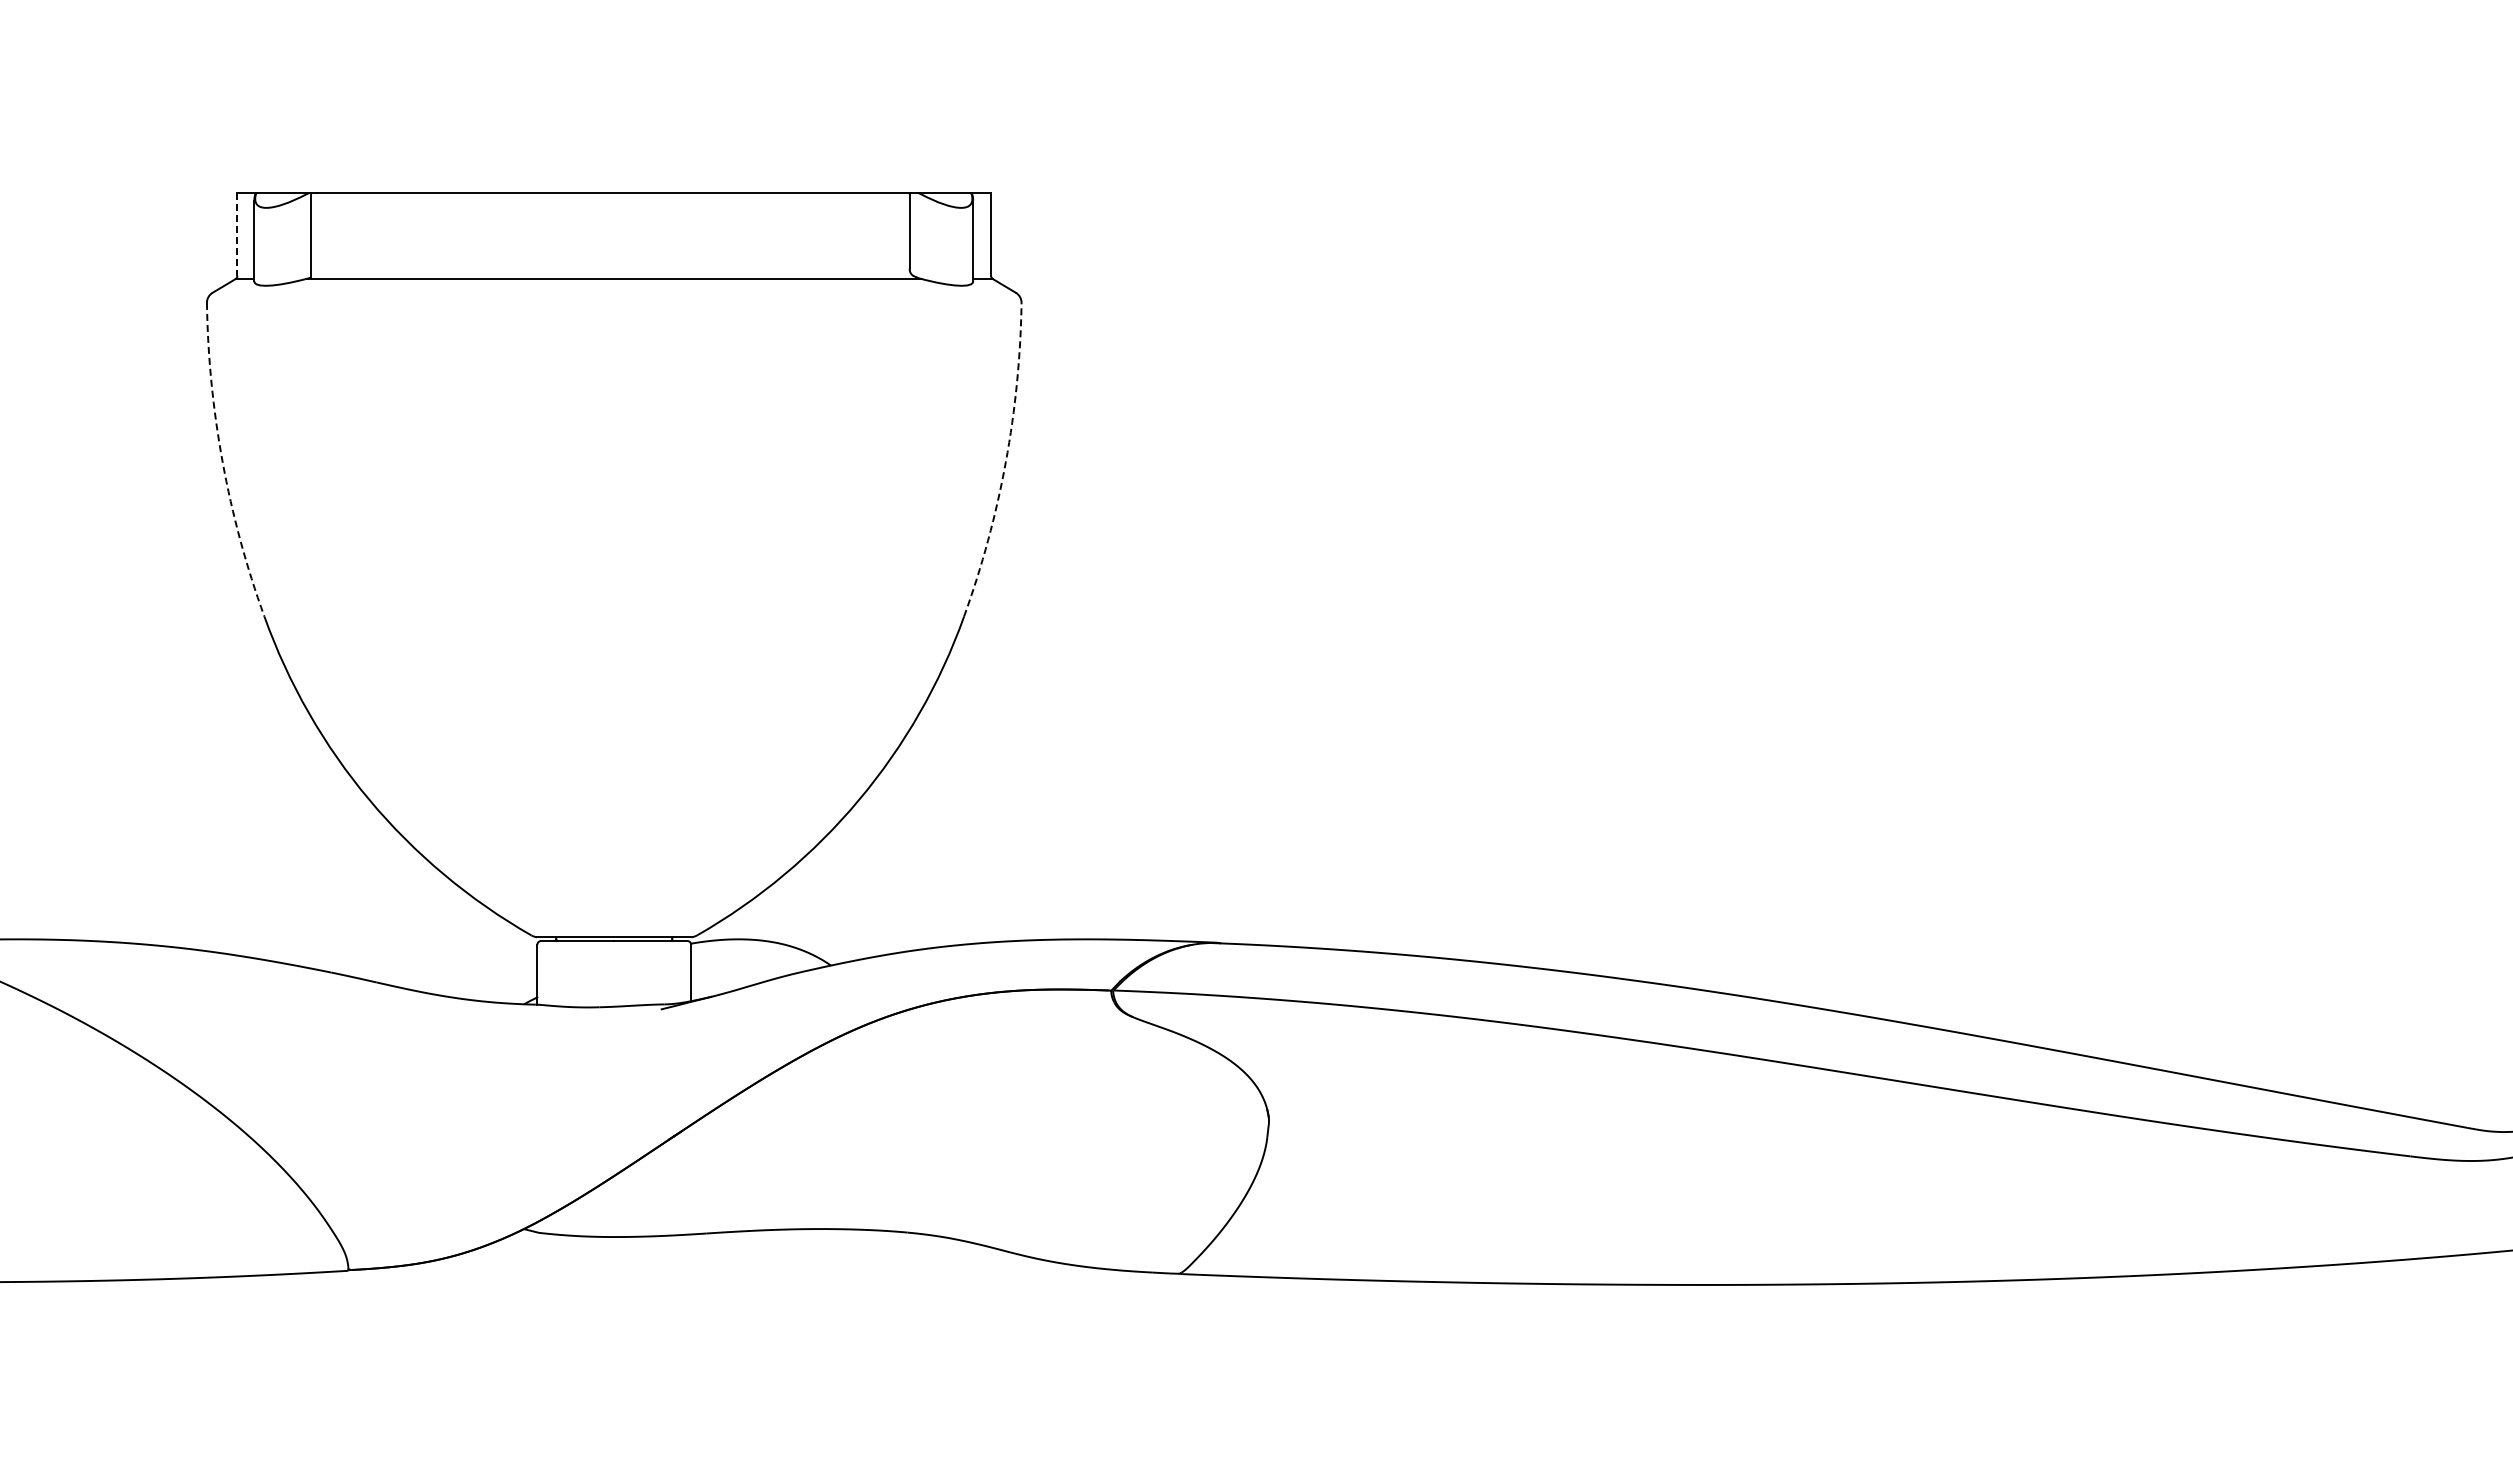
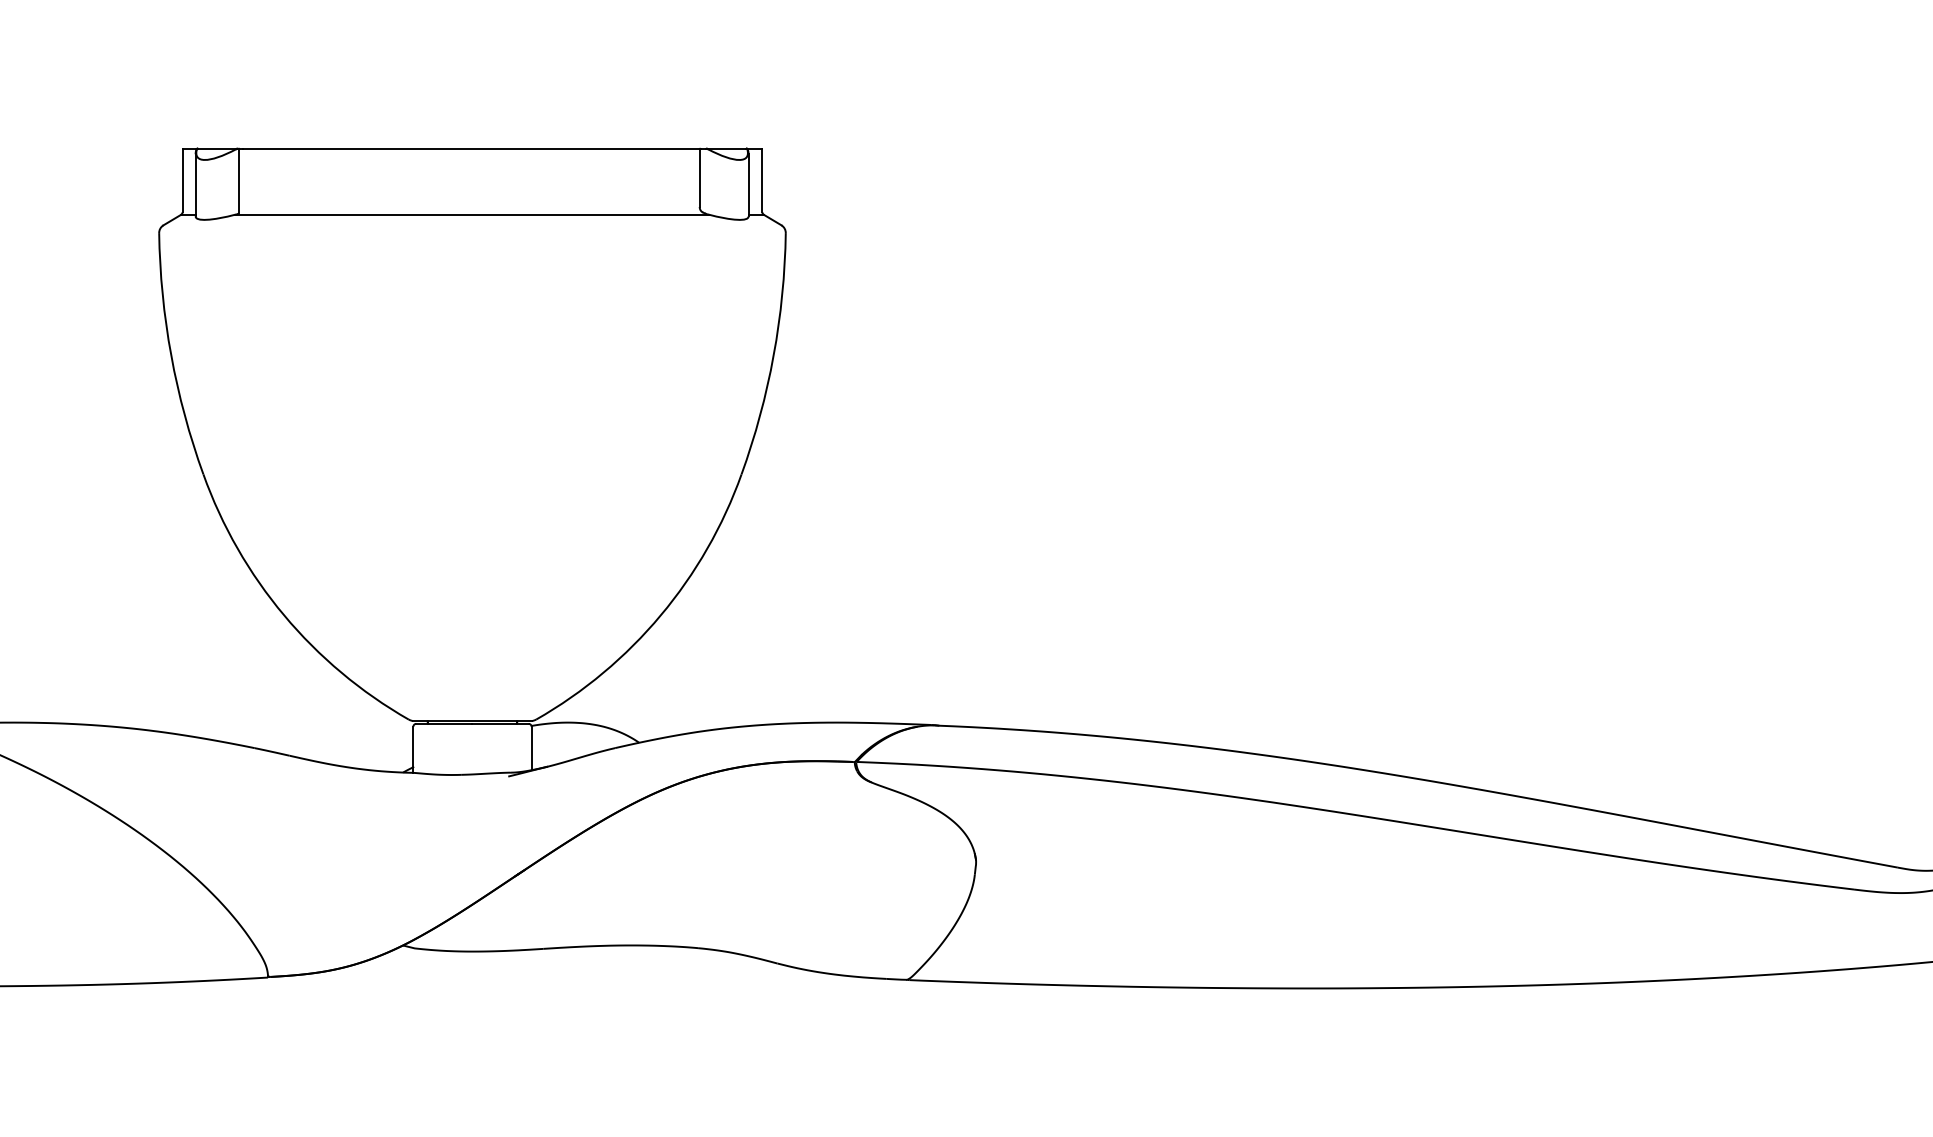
line: (237, 234) -> (182, 180), dashed -> solid
arc: (222, 462) -> (171, 355), dashed -> solid
arc: (1005, 462) -> (773, 355), dashed -> solid

